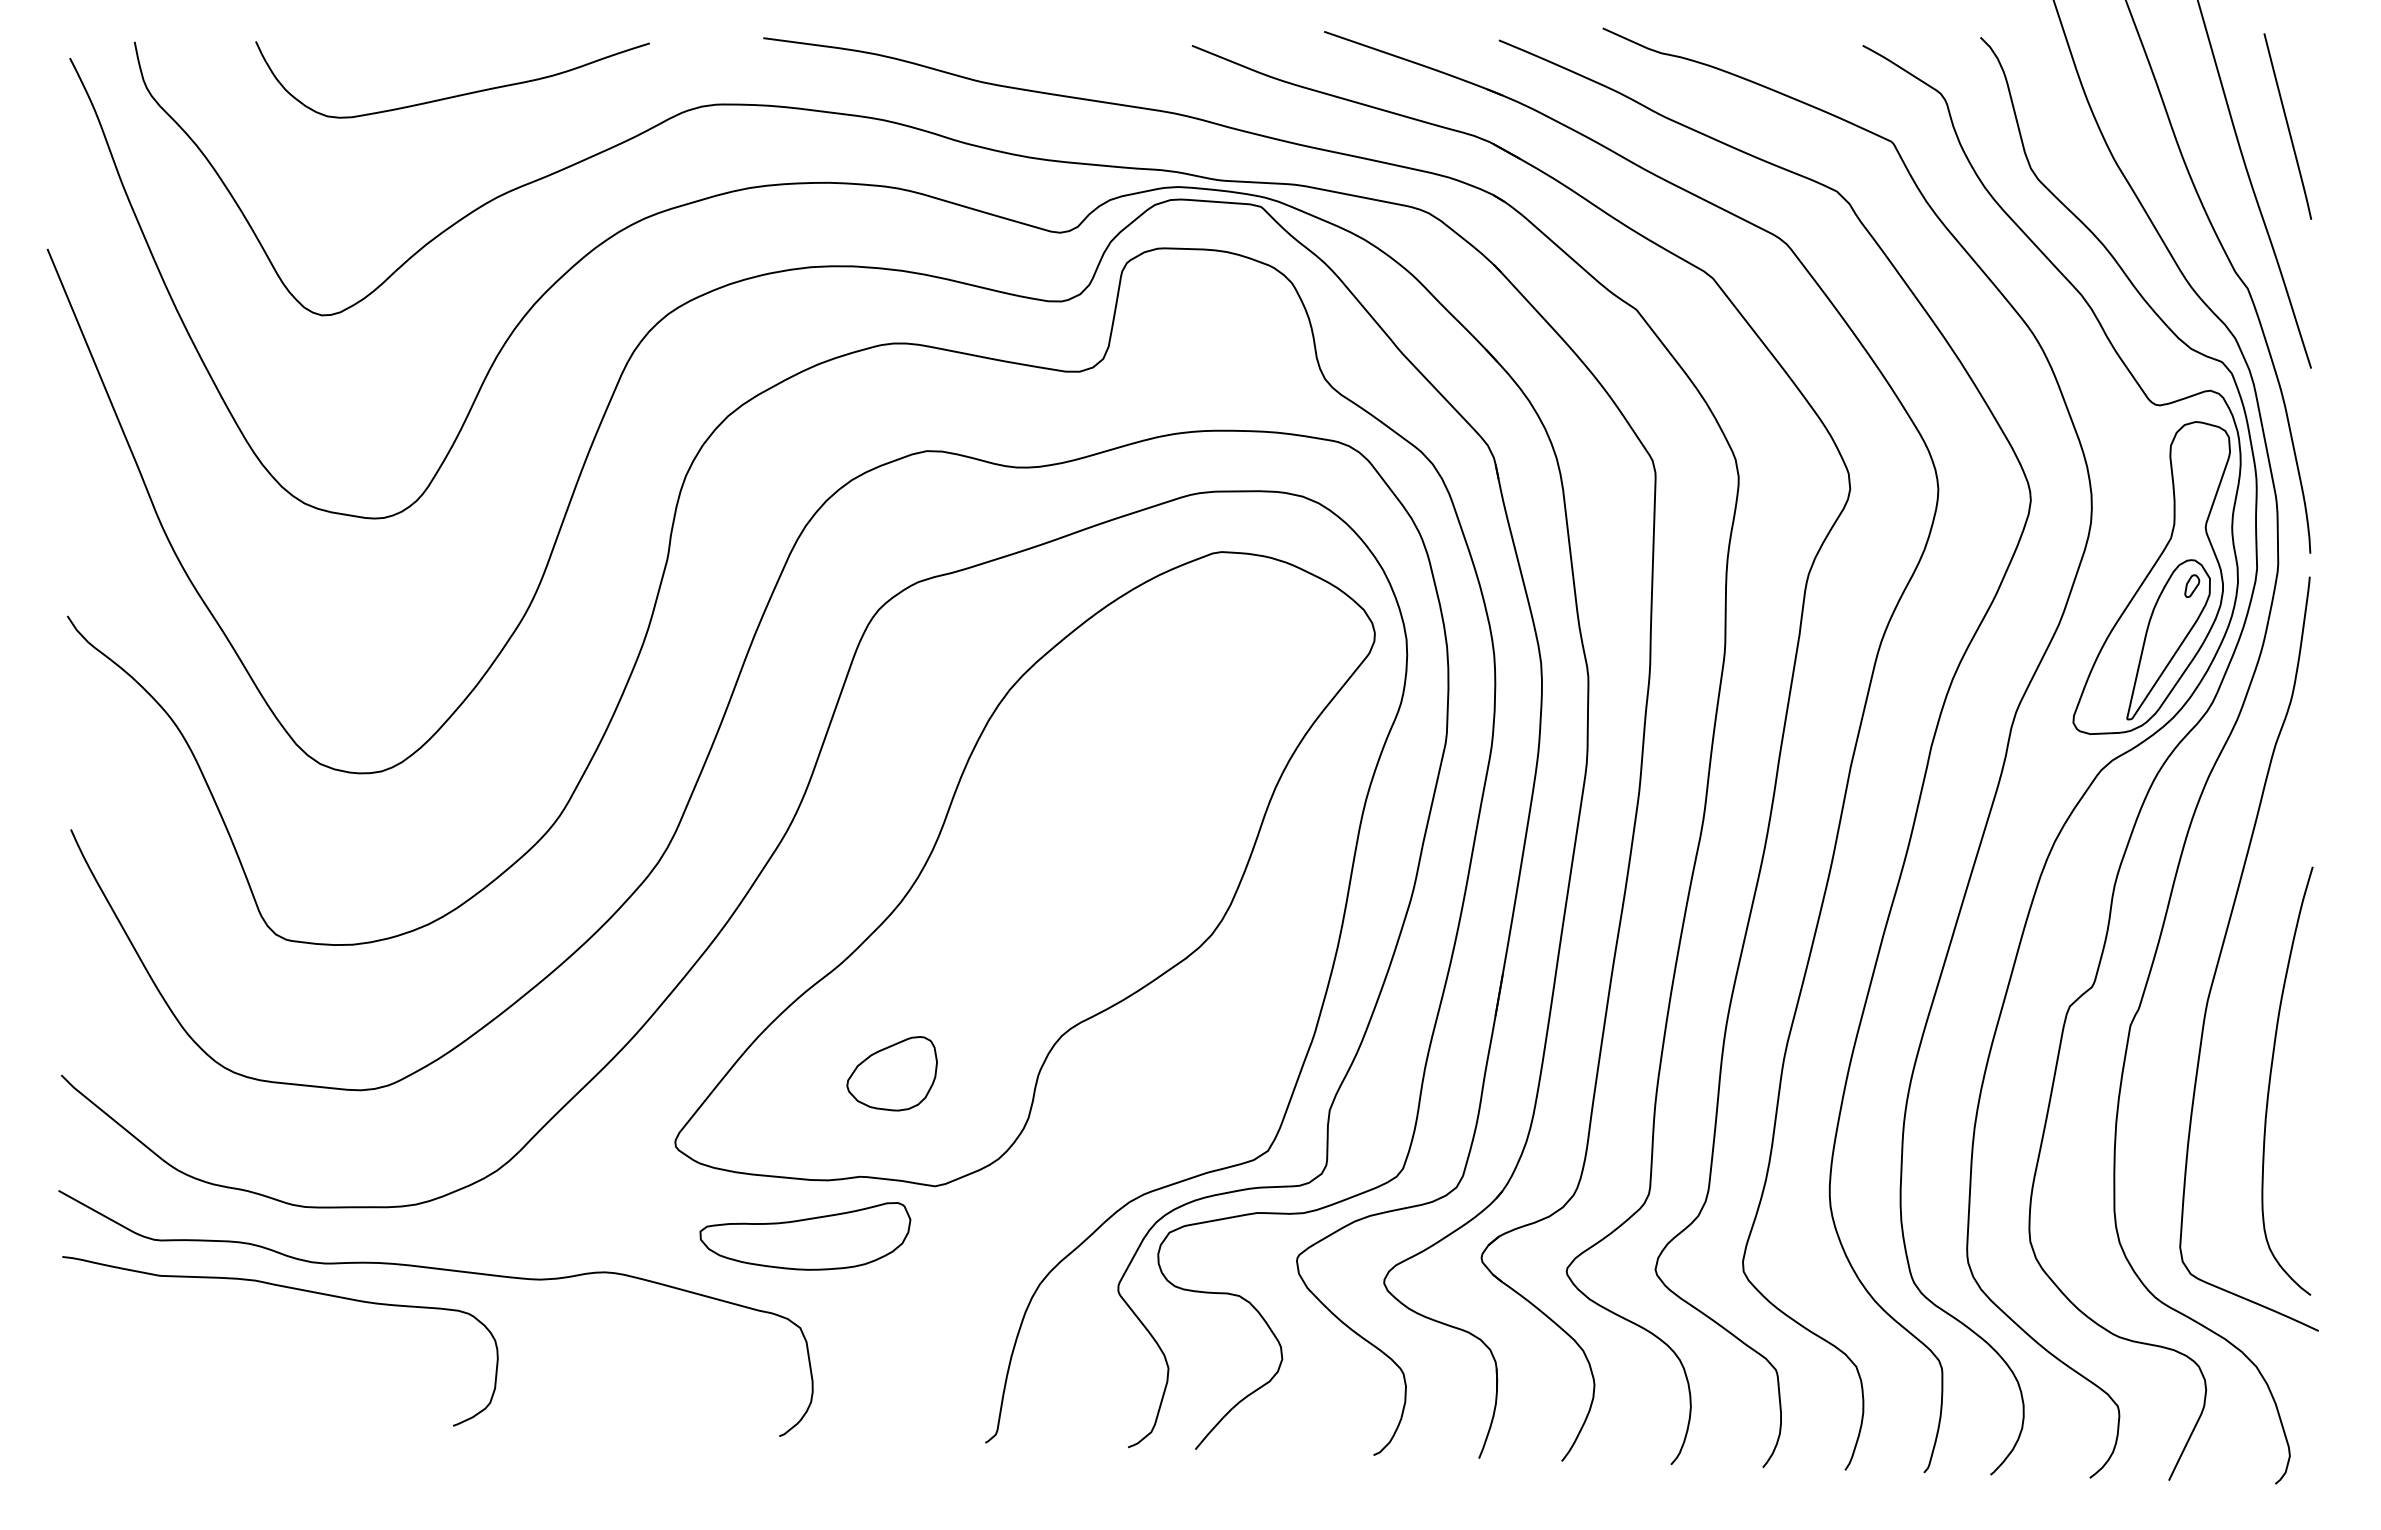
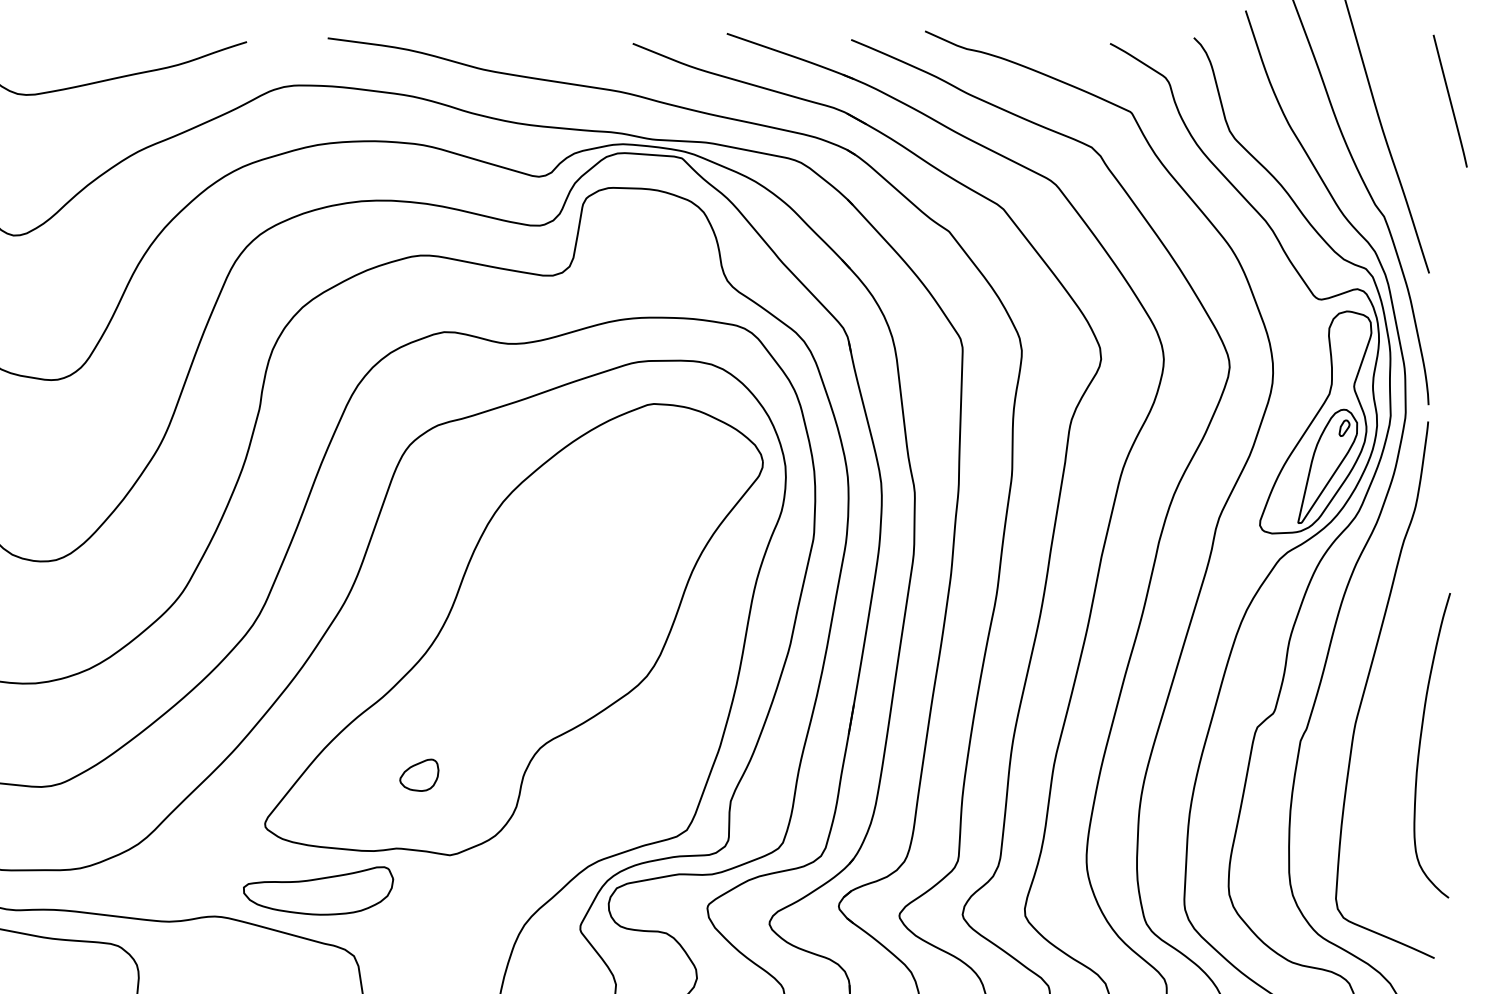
line: (2287, 126) -> (1450, 101), moved
part: (891, 1073) -> (418, 775), size x0.6
curve: (2271, 1077) -> (1420, 743), moved
part: (805, 1236) -> (318, 891), moved

